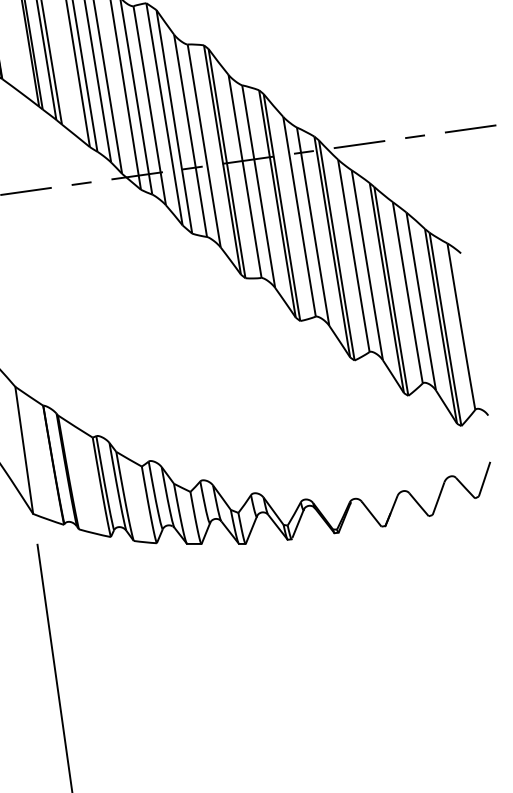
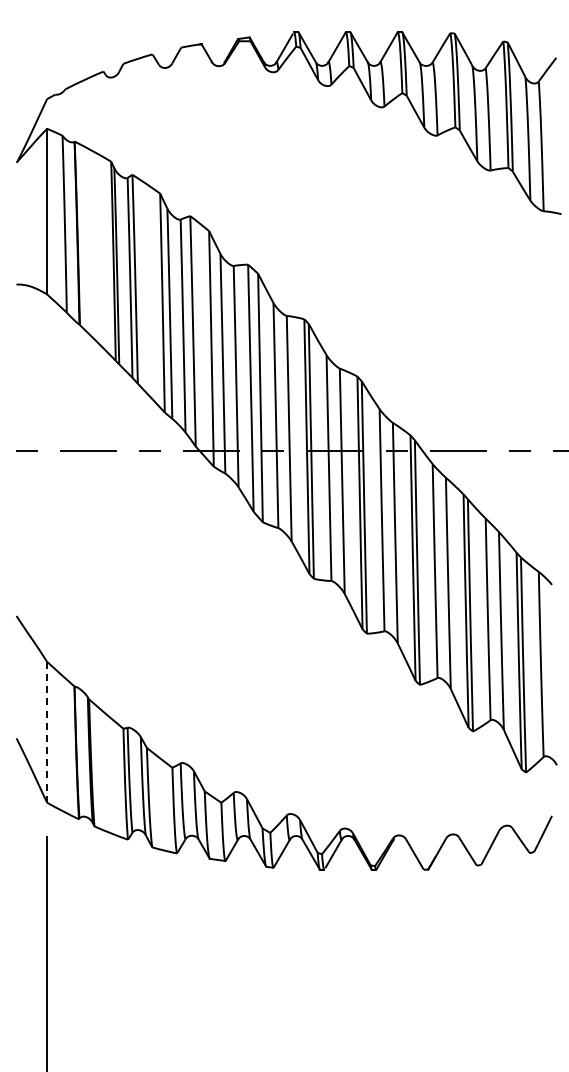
line: (24, 450) -> (47, 732), solid -> dashed

